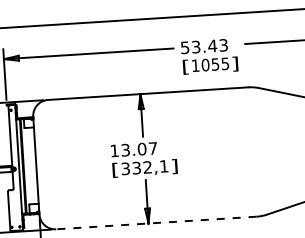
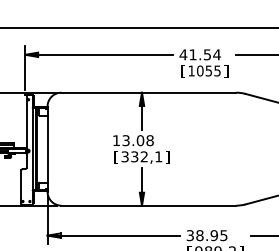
text: (203, 46) -> (199, 54), 53.43 -> 41.54
text: (152, 148) -> (149, 140), 13.07 -> 13.08
line: (155, 222) -> (148, 205), dashed -> solid

